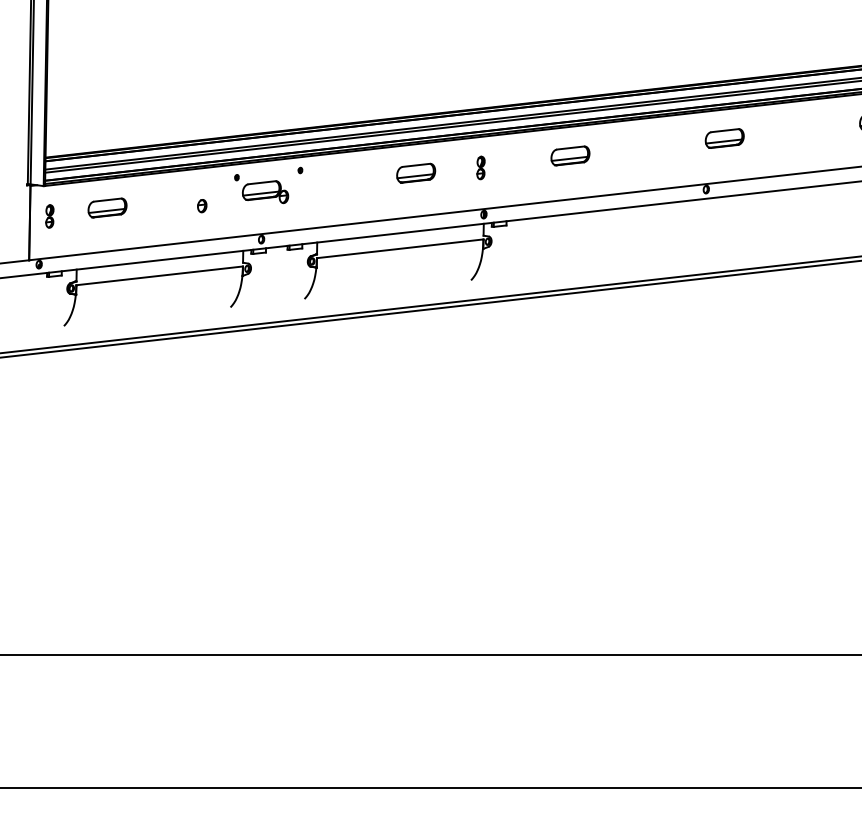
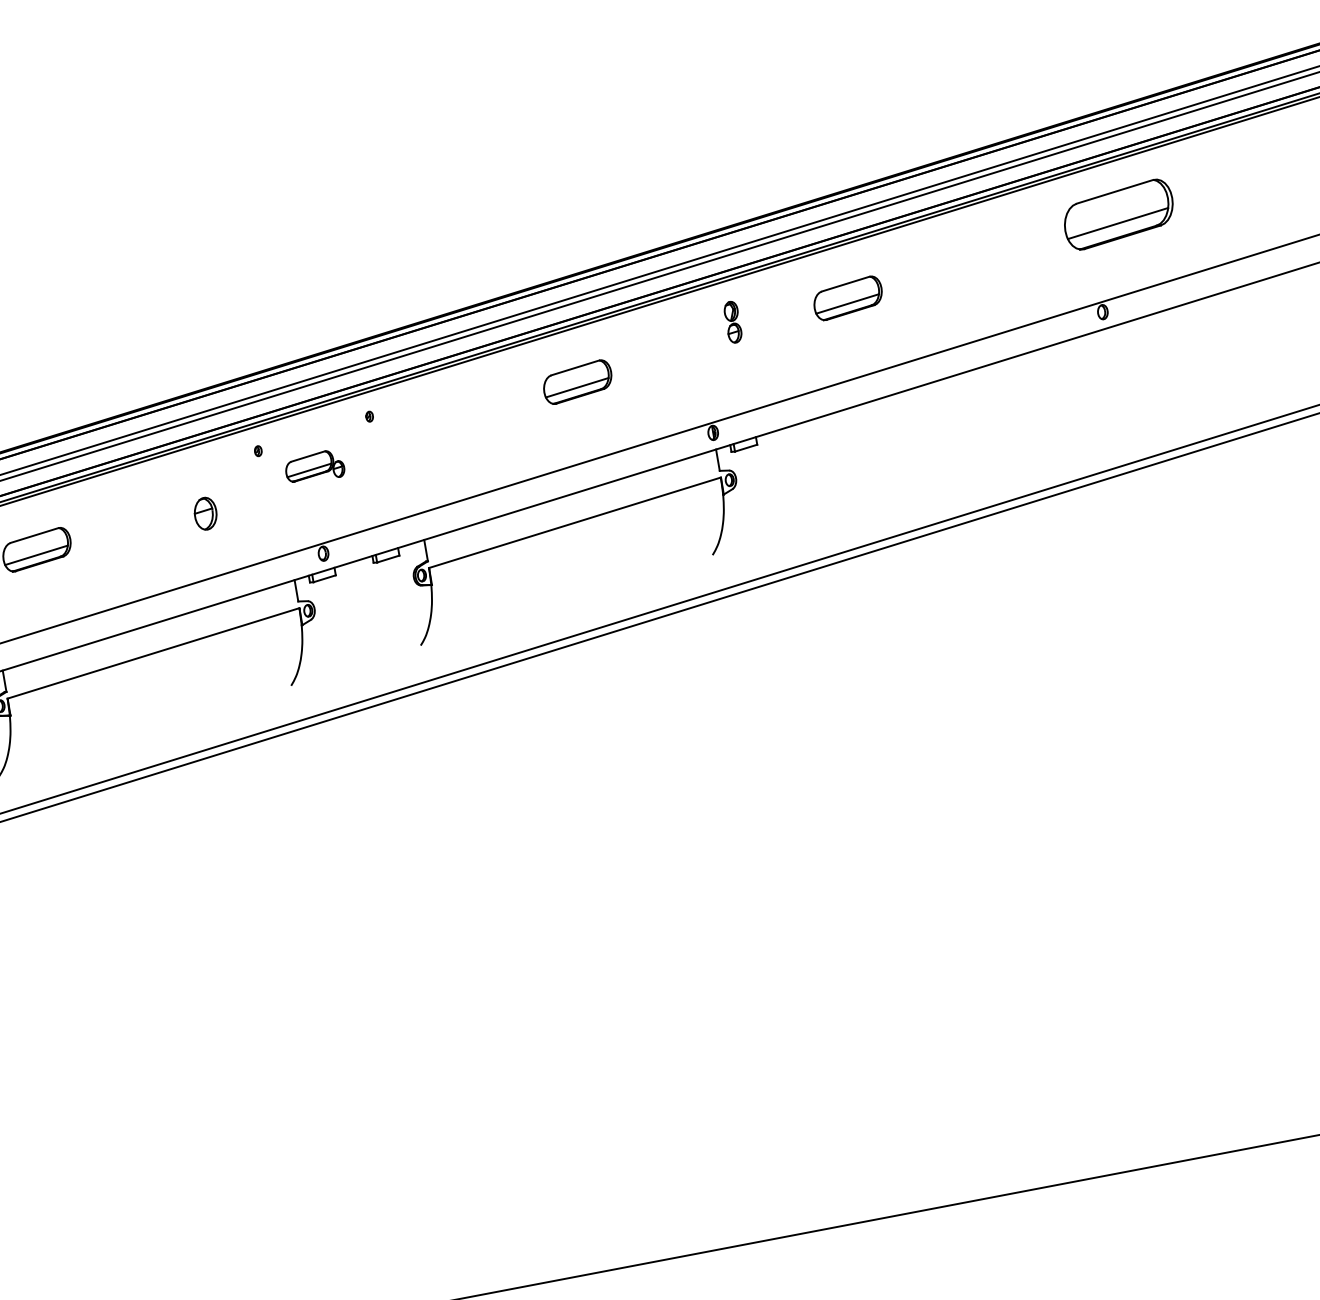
part: (724, 138) -> (1117, 214), size x1.6
part: (480, 167) -> (731, 321), moved
part: (265, 192) -> (314, 467), size x0.7
part: (202, 206) -> (206, 514), size x1.4

